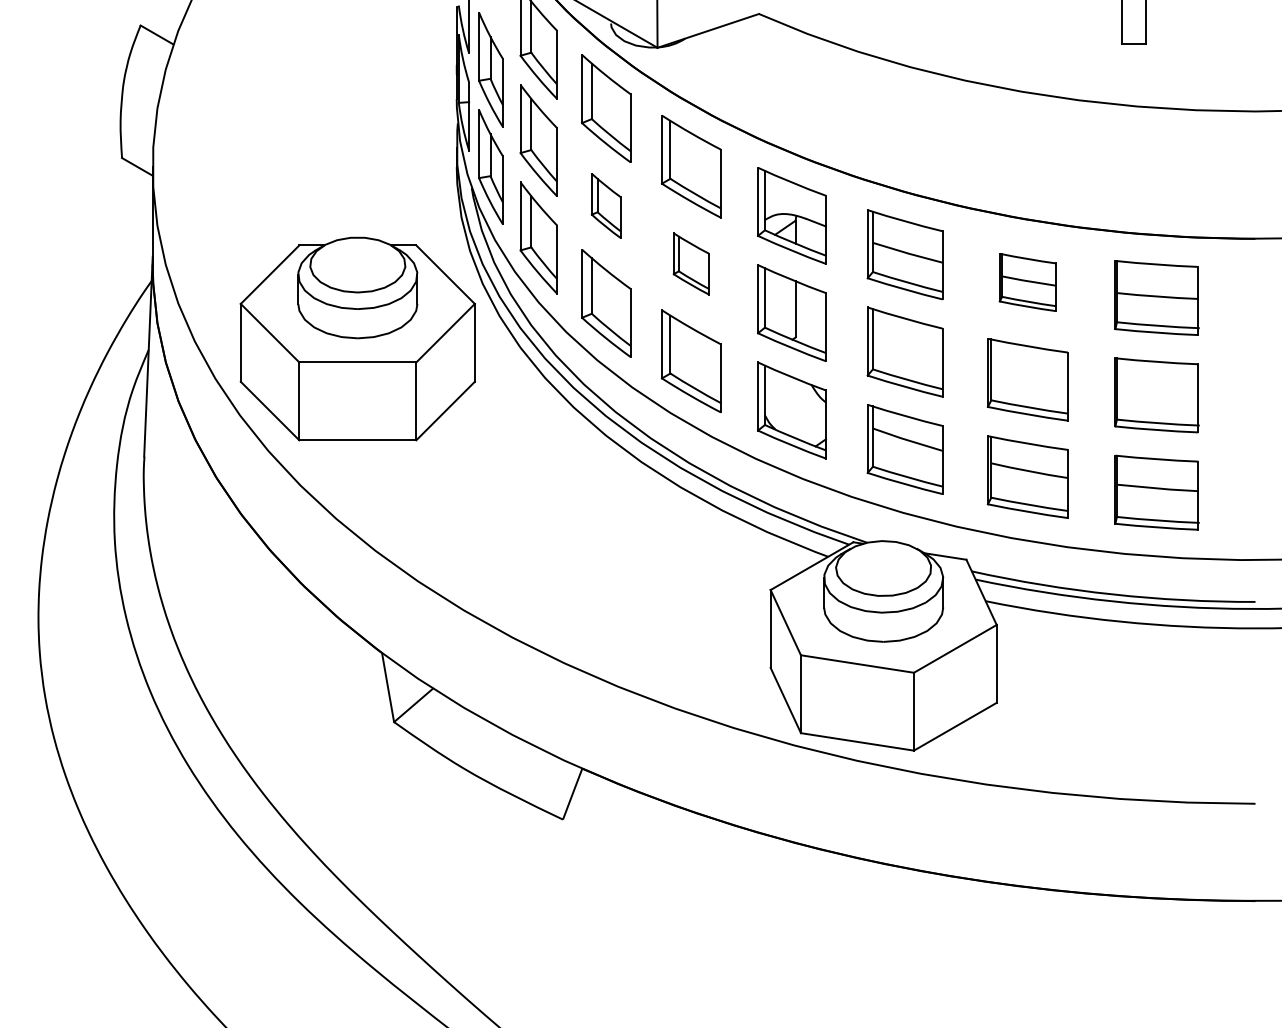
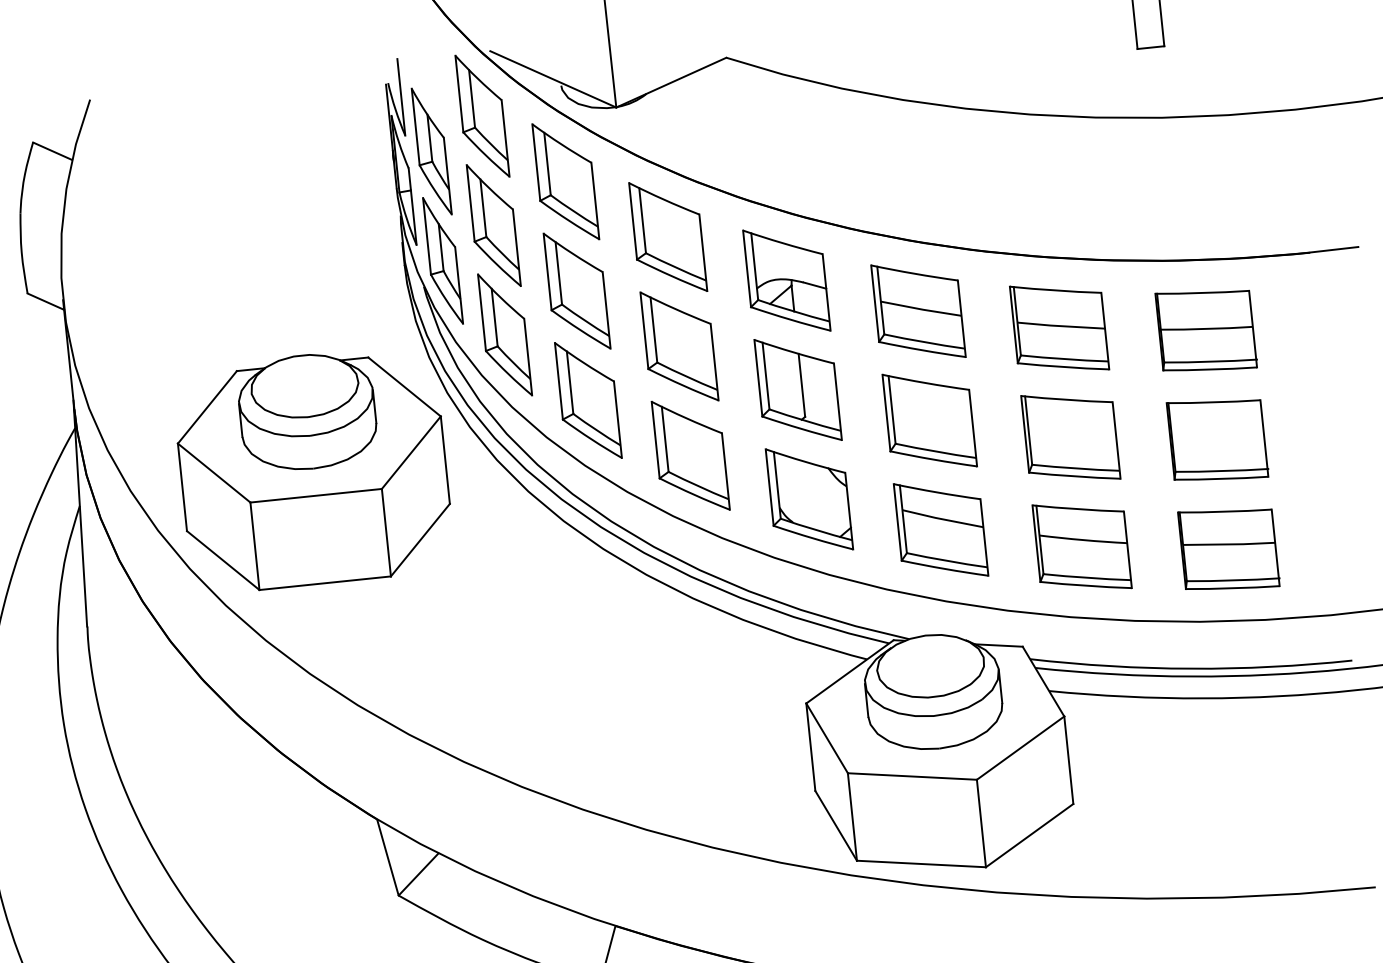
part: (606, 205) -> (577, 290), size x1.67
part: (691, 263) -> (679, 345), size x1.67
part: (1027, 282) -> (1059, 328), size x1.43

